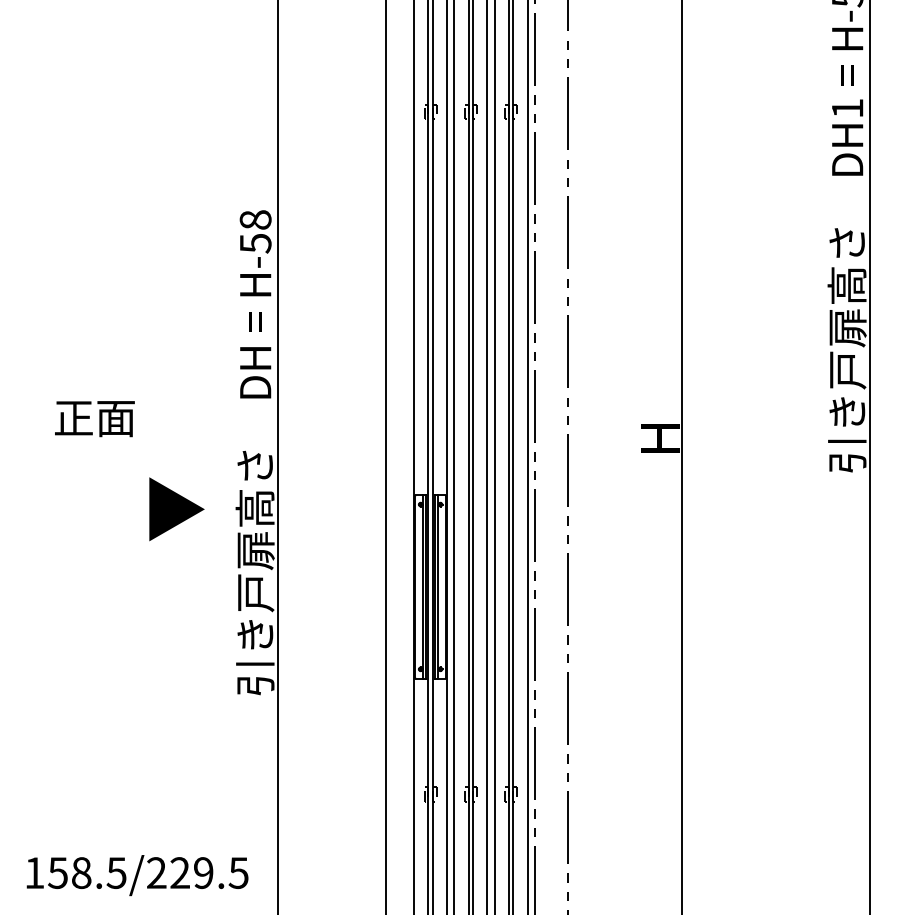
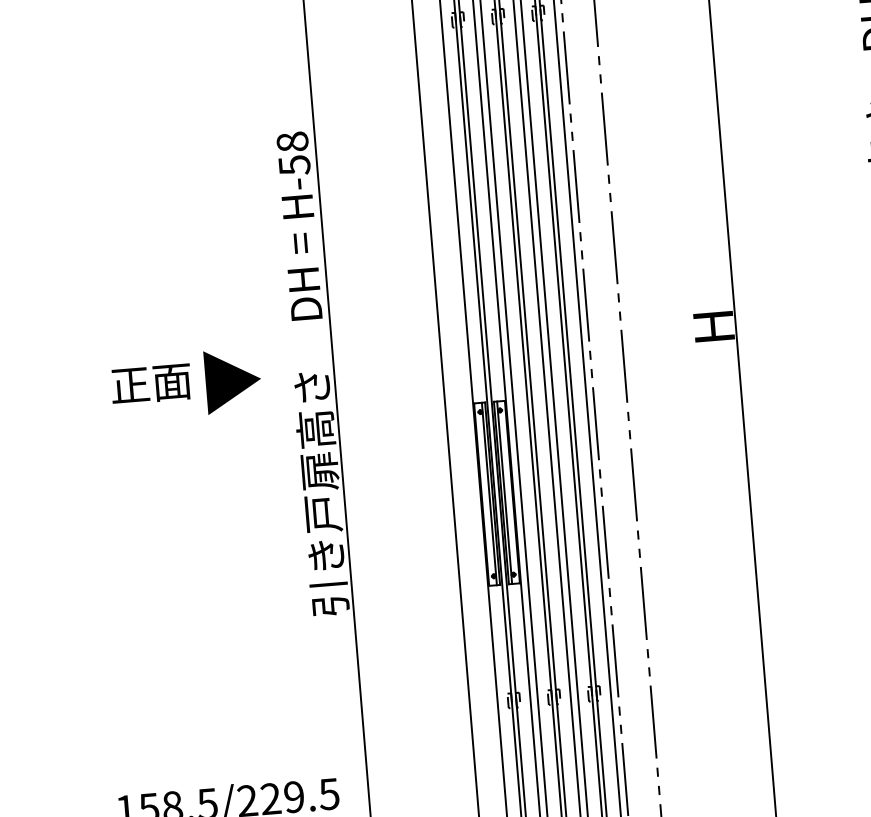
text: (94, 419) -> (150, 384), moved
part: (176, 509) -> (232, 381), moved

